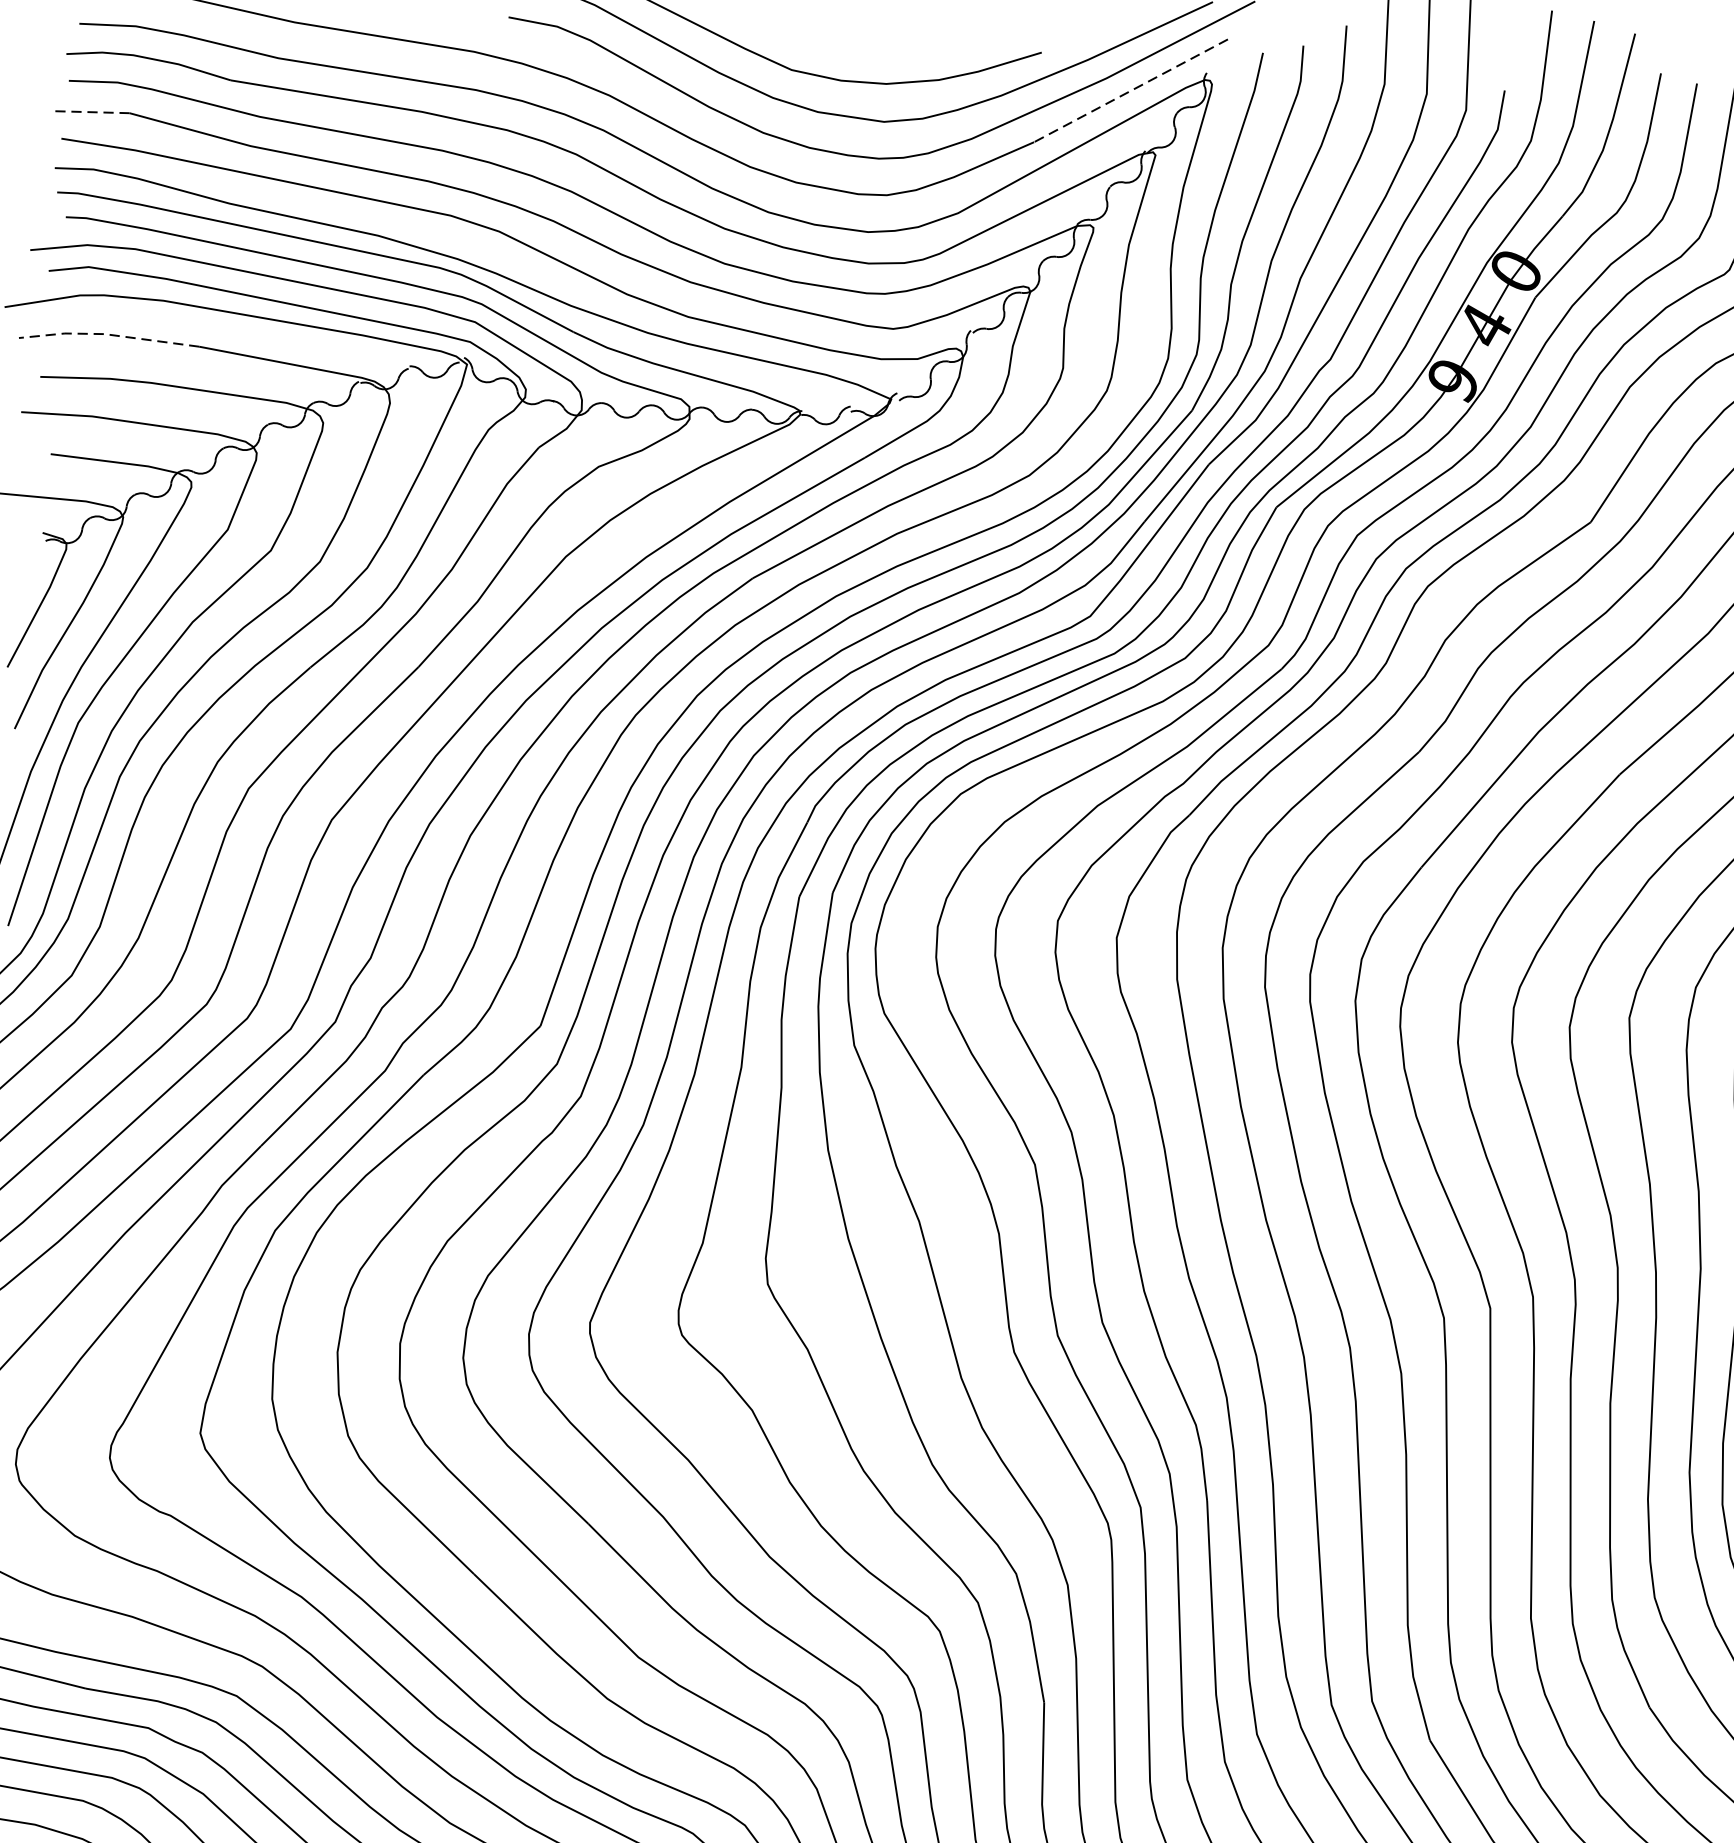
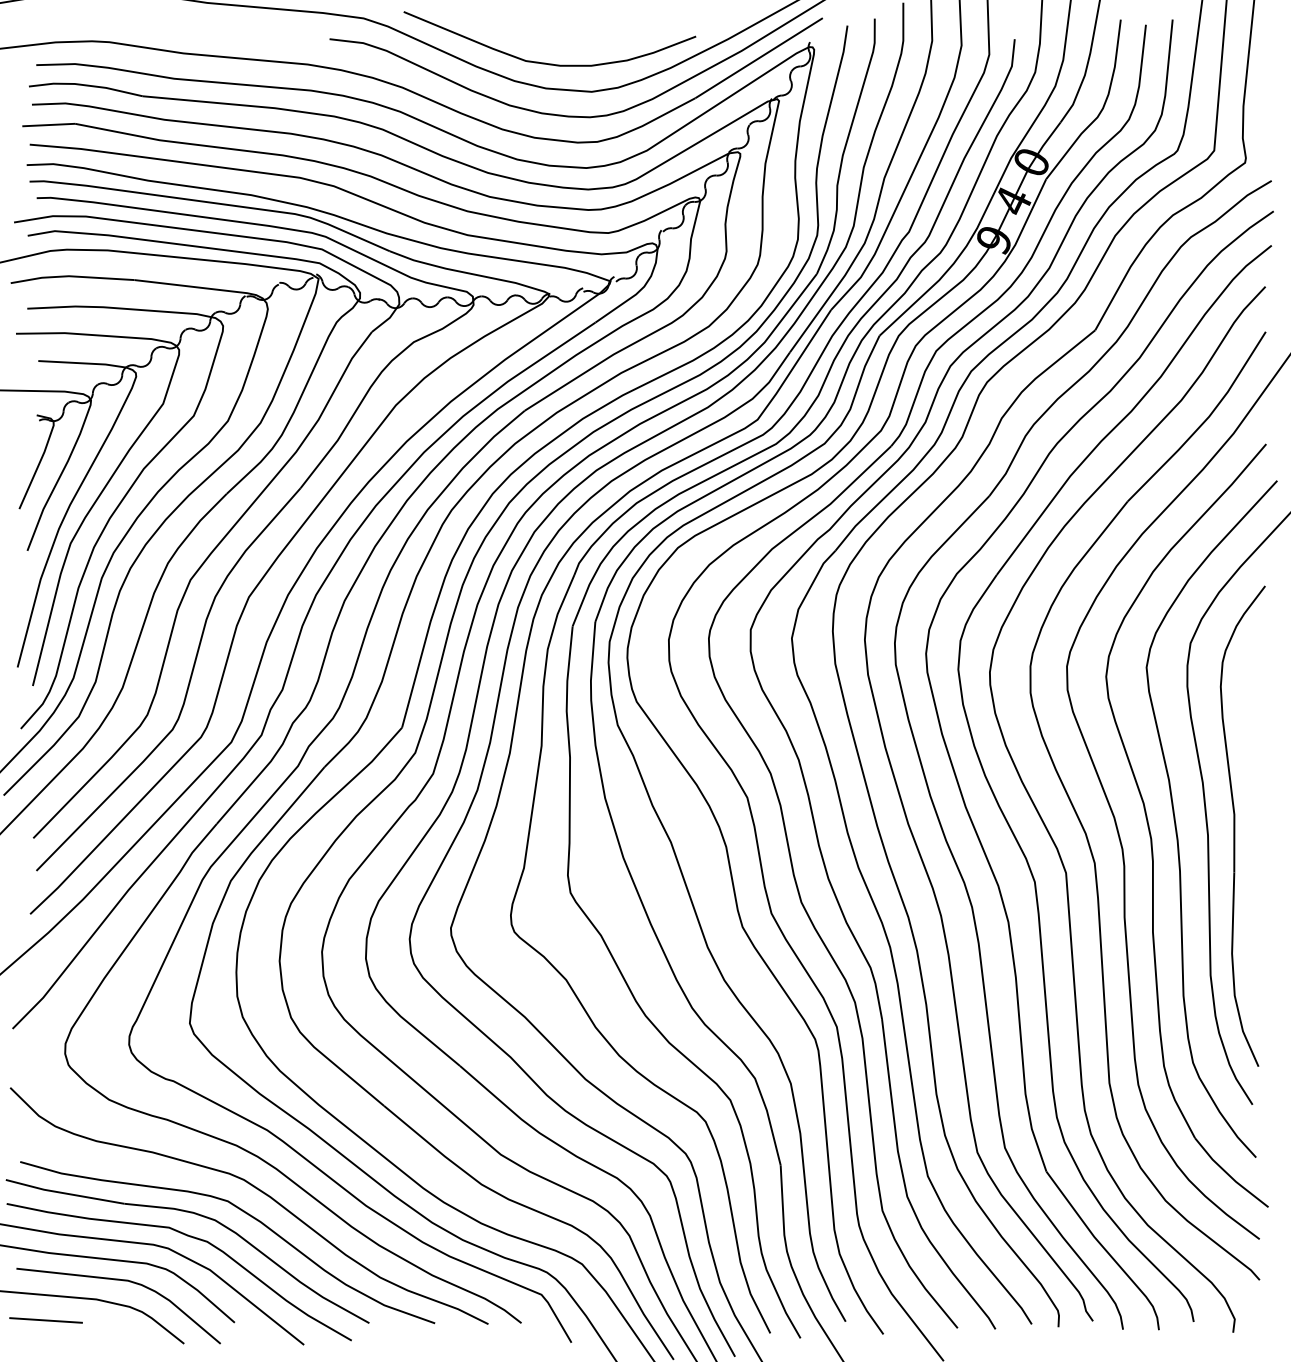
line: (1130, 91) -> (758, 58), dashed -> solid
line: (90, 112) -> (48, 125), dashed -> solid
line: (106, 334) -> (70, 276), dashed -> solid

